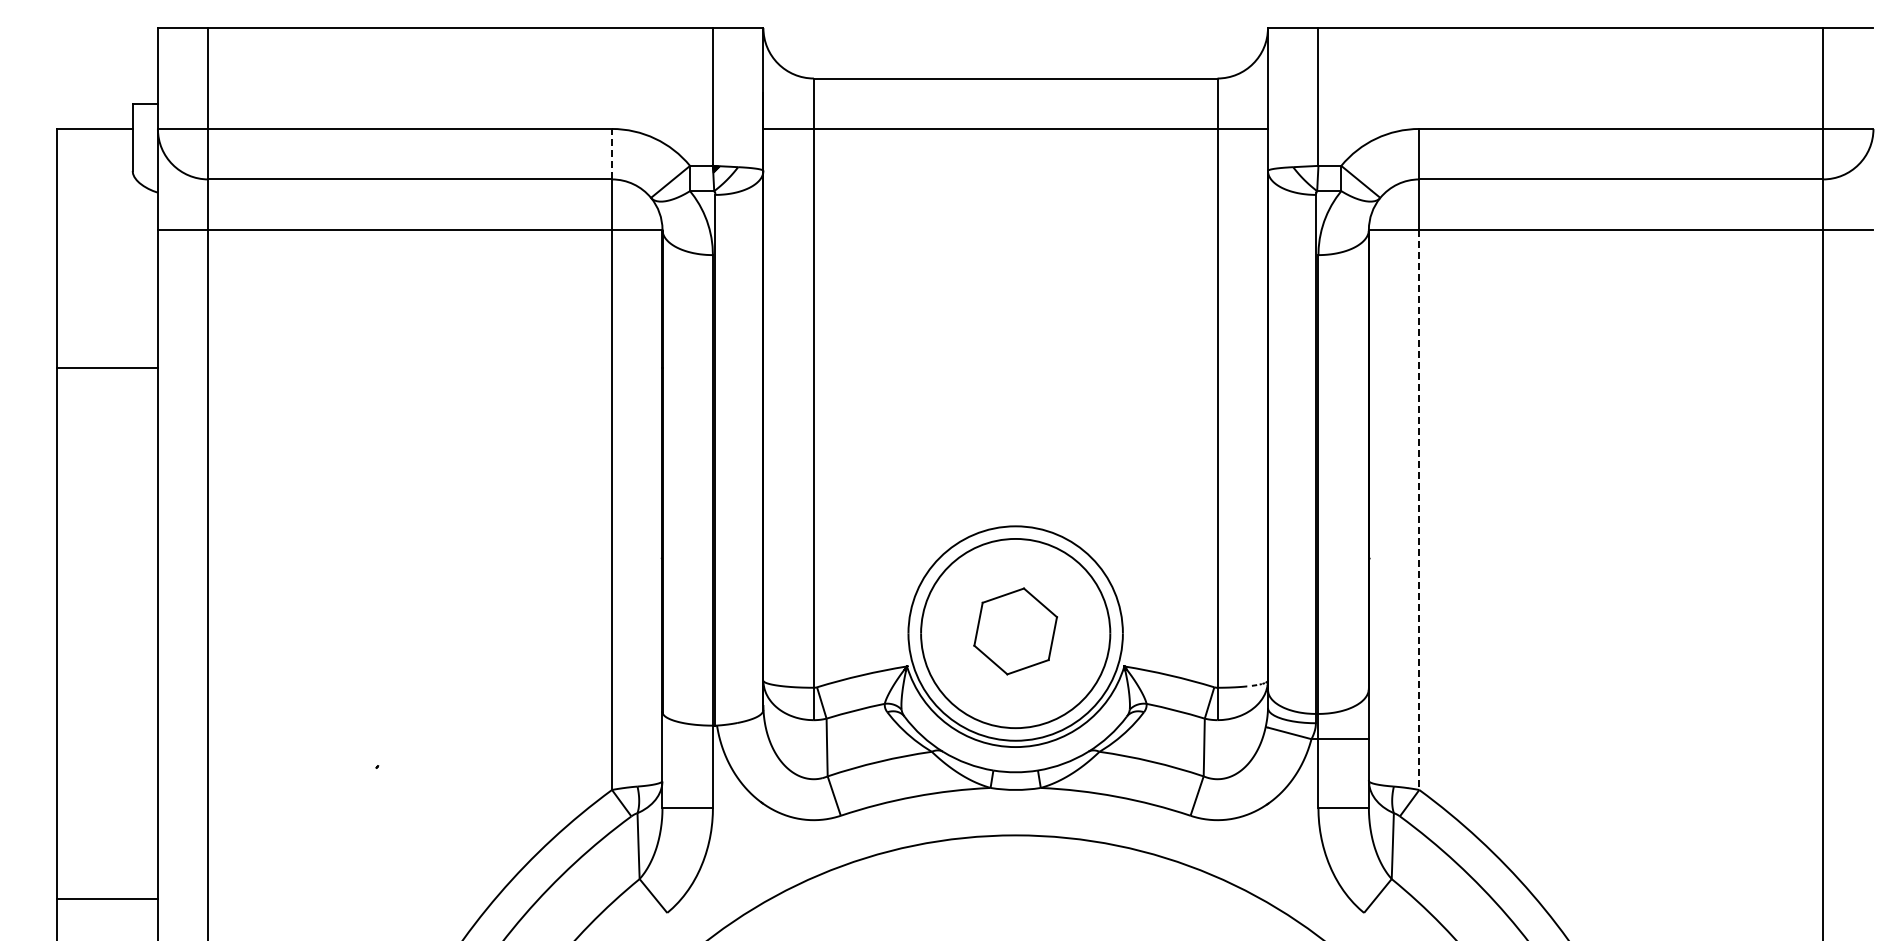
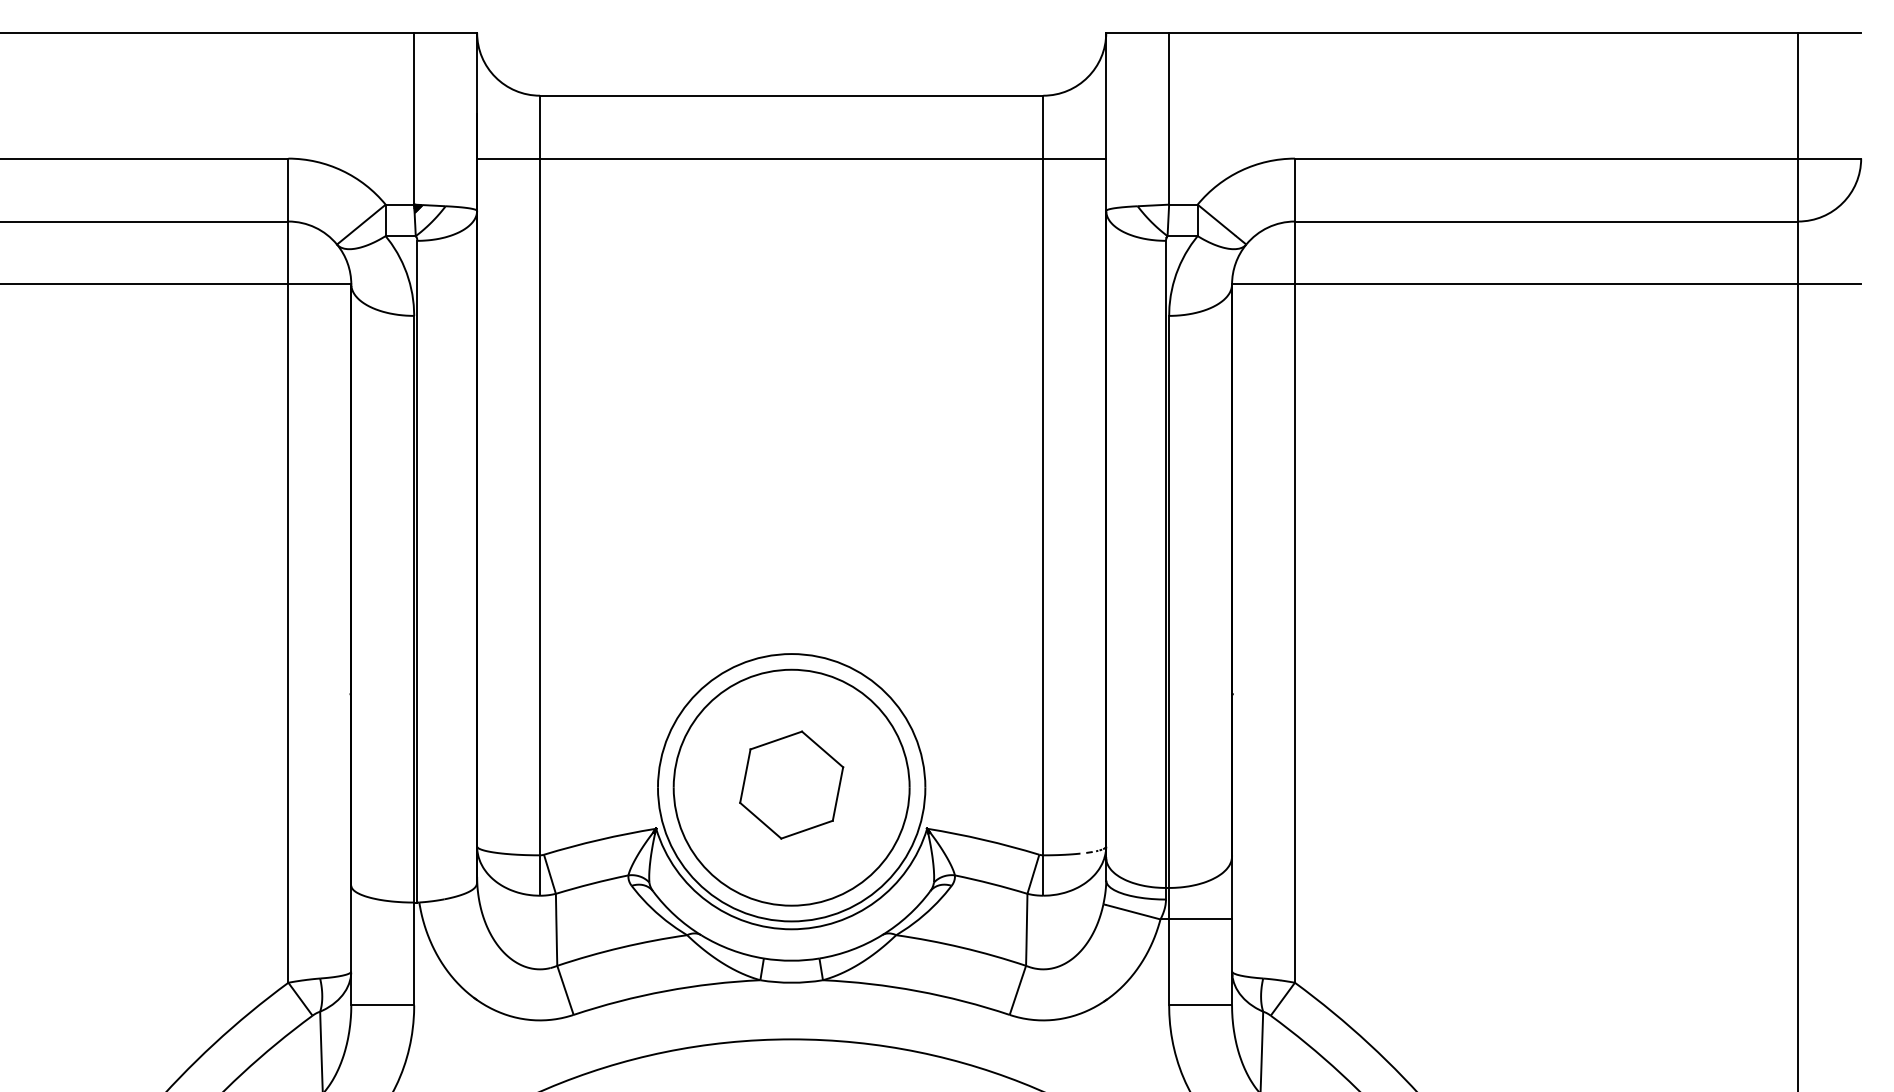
line: (612, 153) -> (288, 189), dashed -> solid
line: (1419, 510) -> (1295, 634), dashed -> solid

